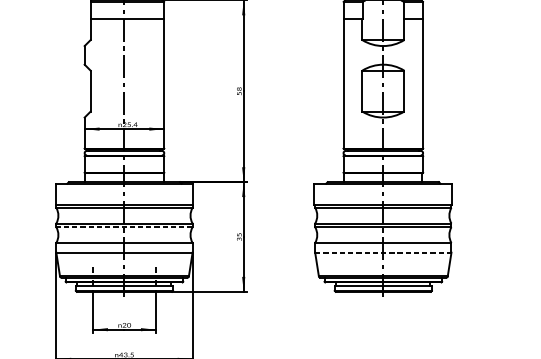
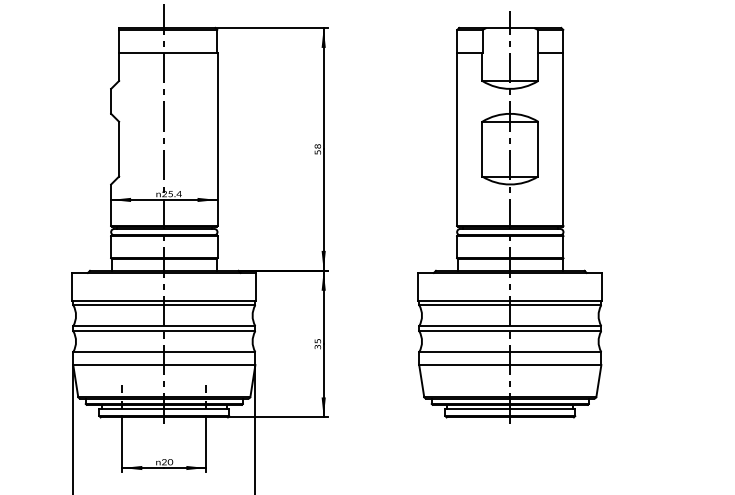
line: (123, 227) -> (163, 331), dashed -> solid
line: (383, 252) -> (510, 365), dashed -> solid

